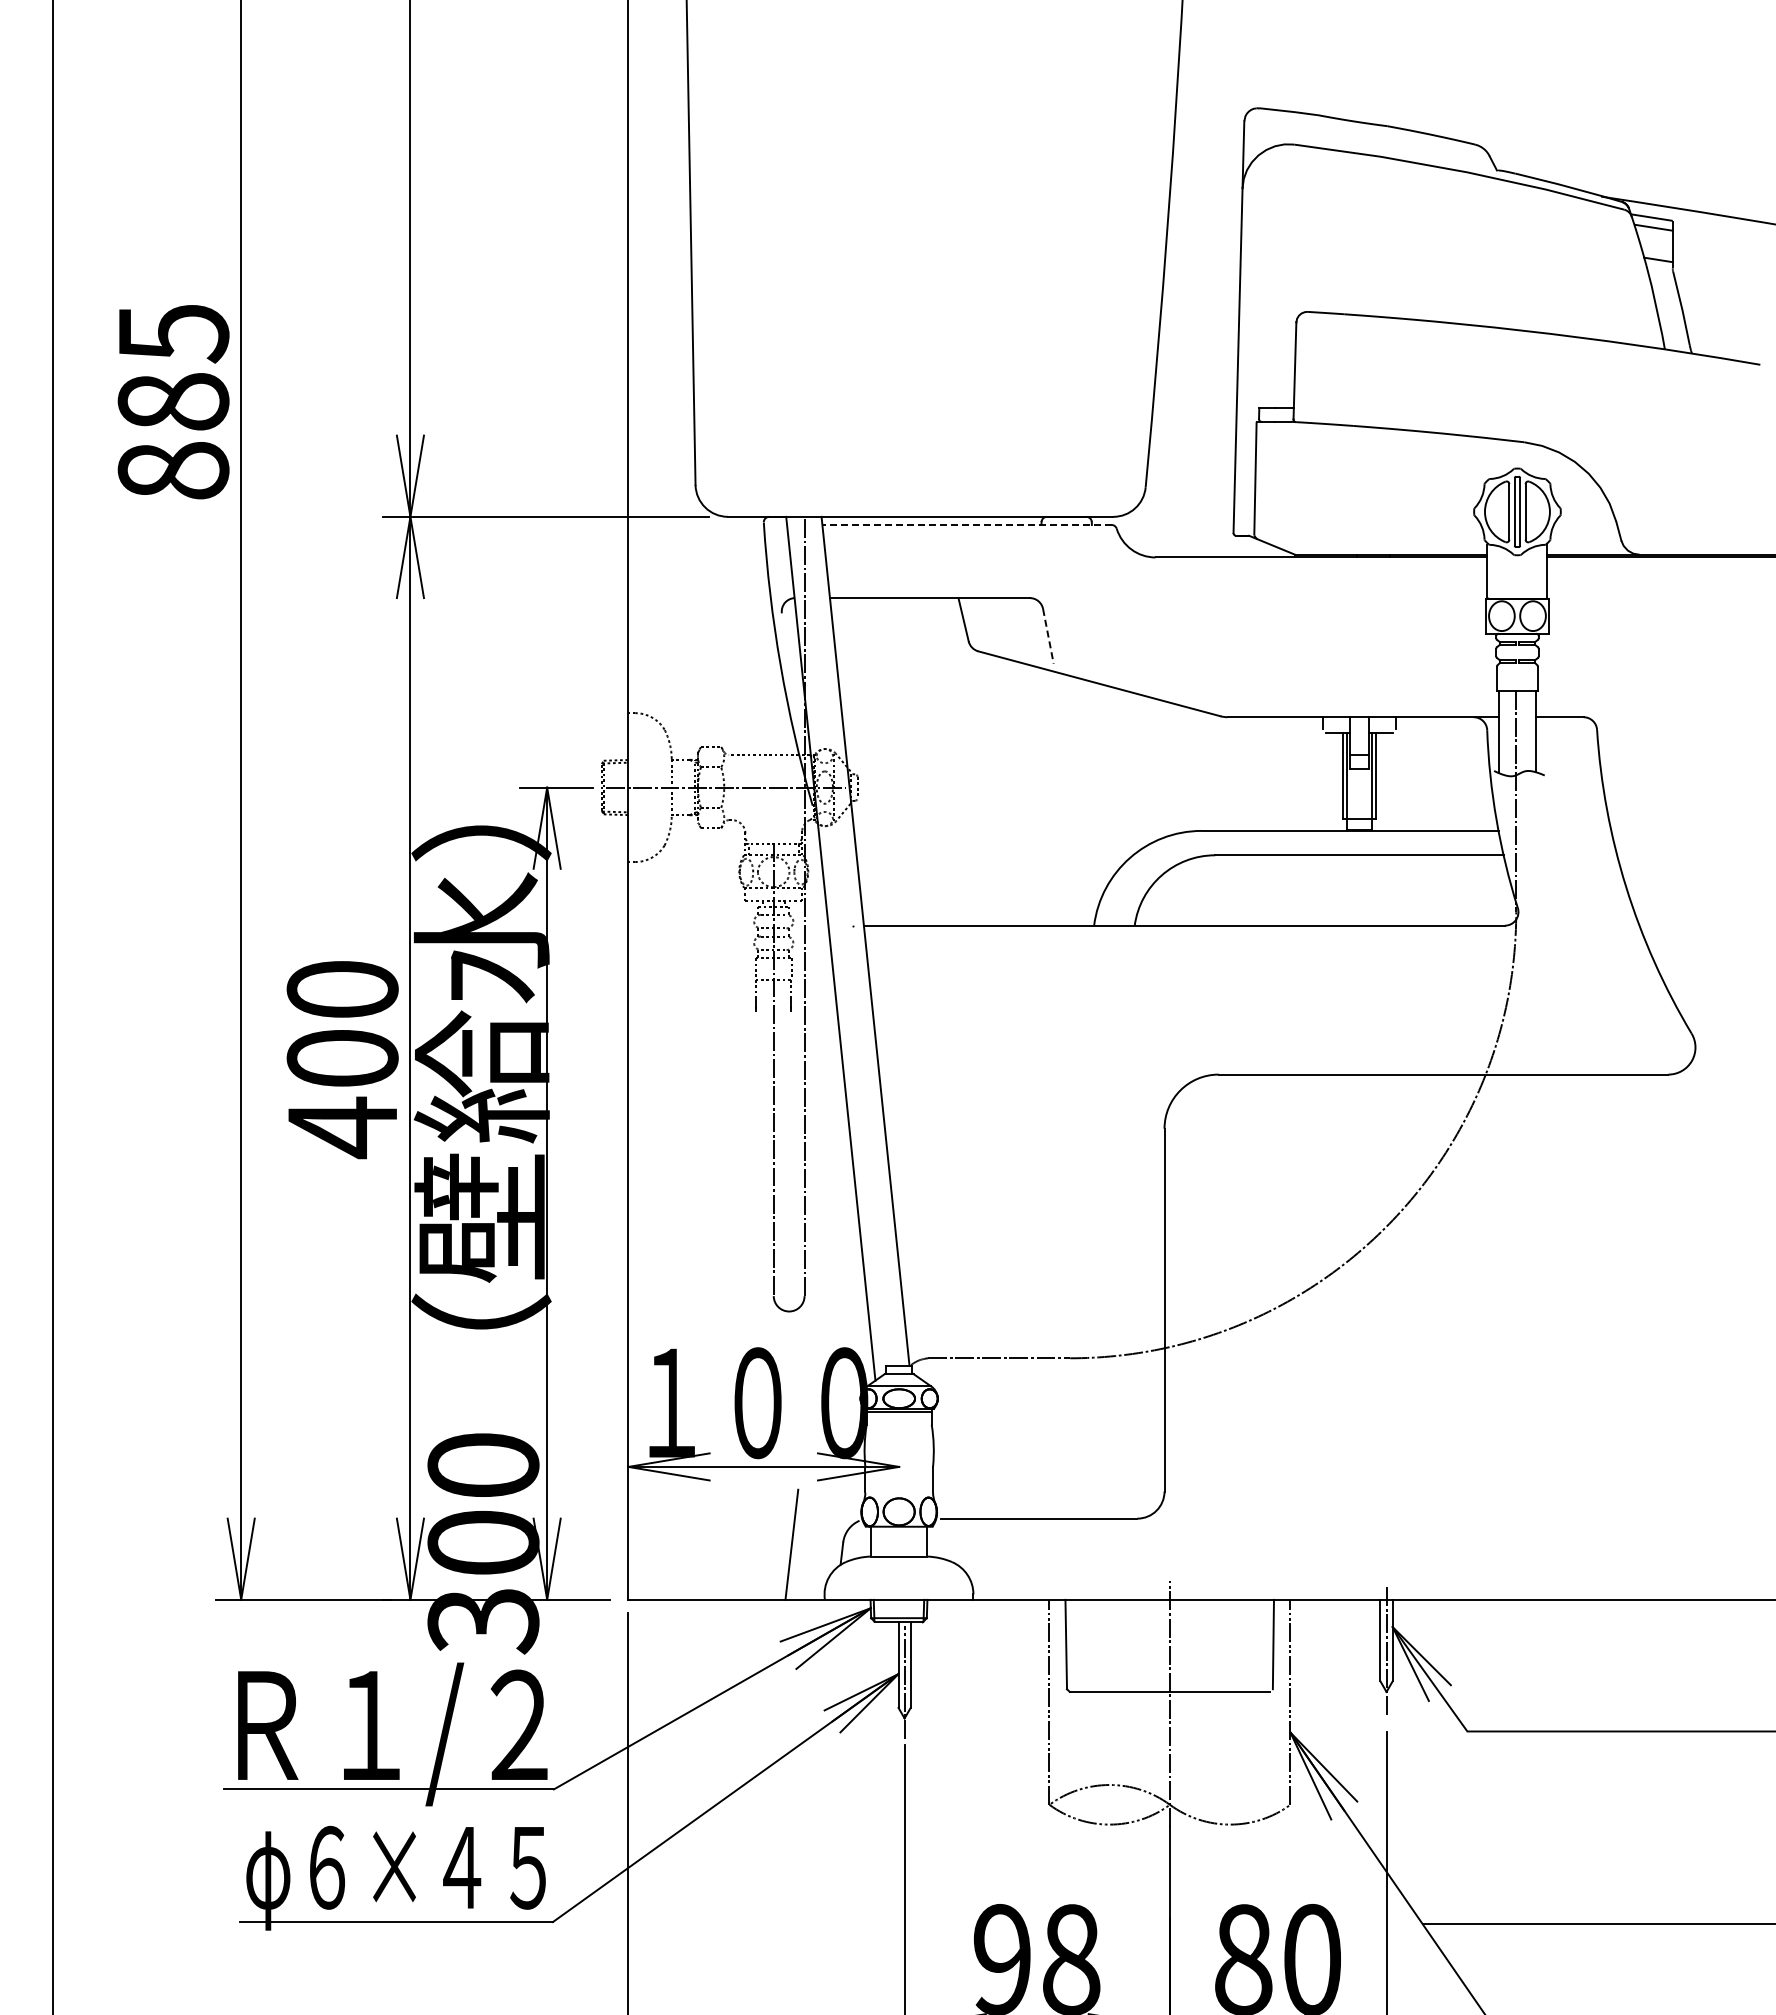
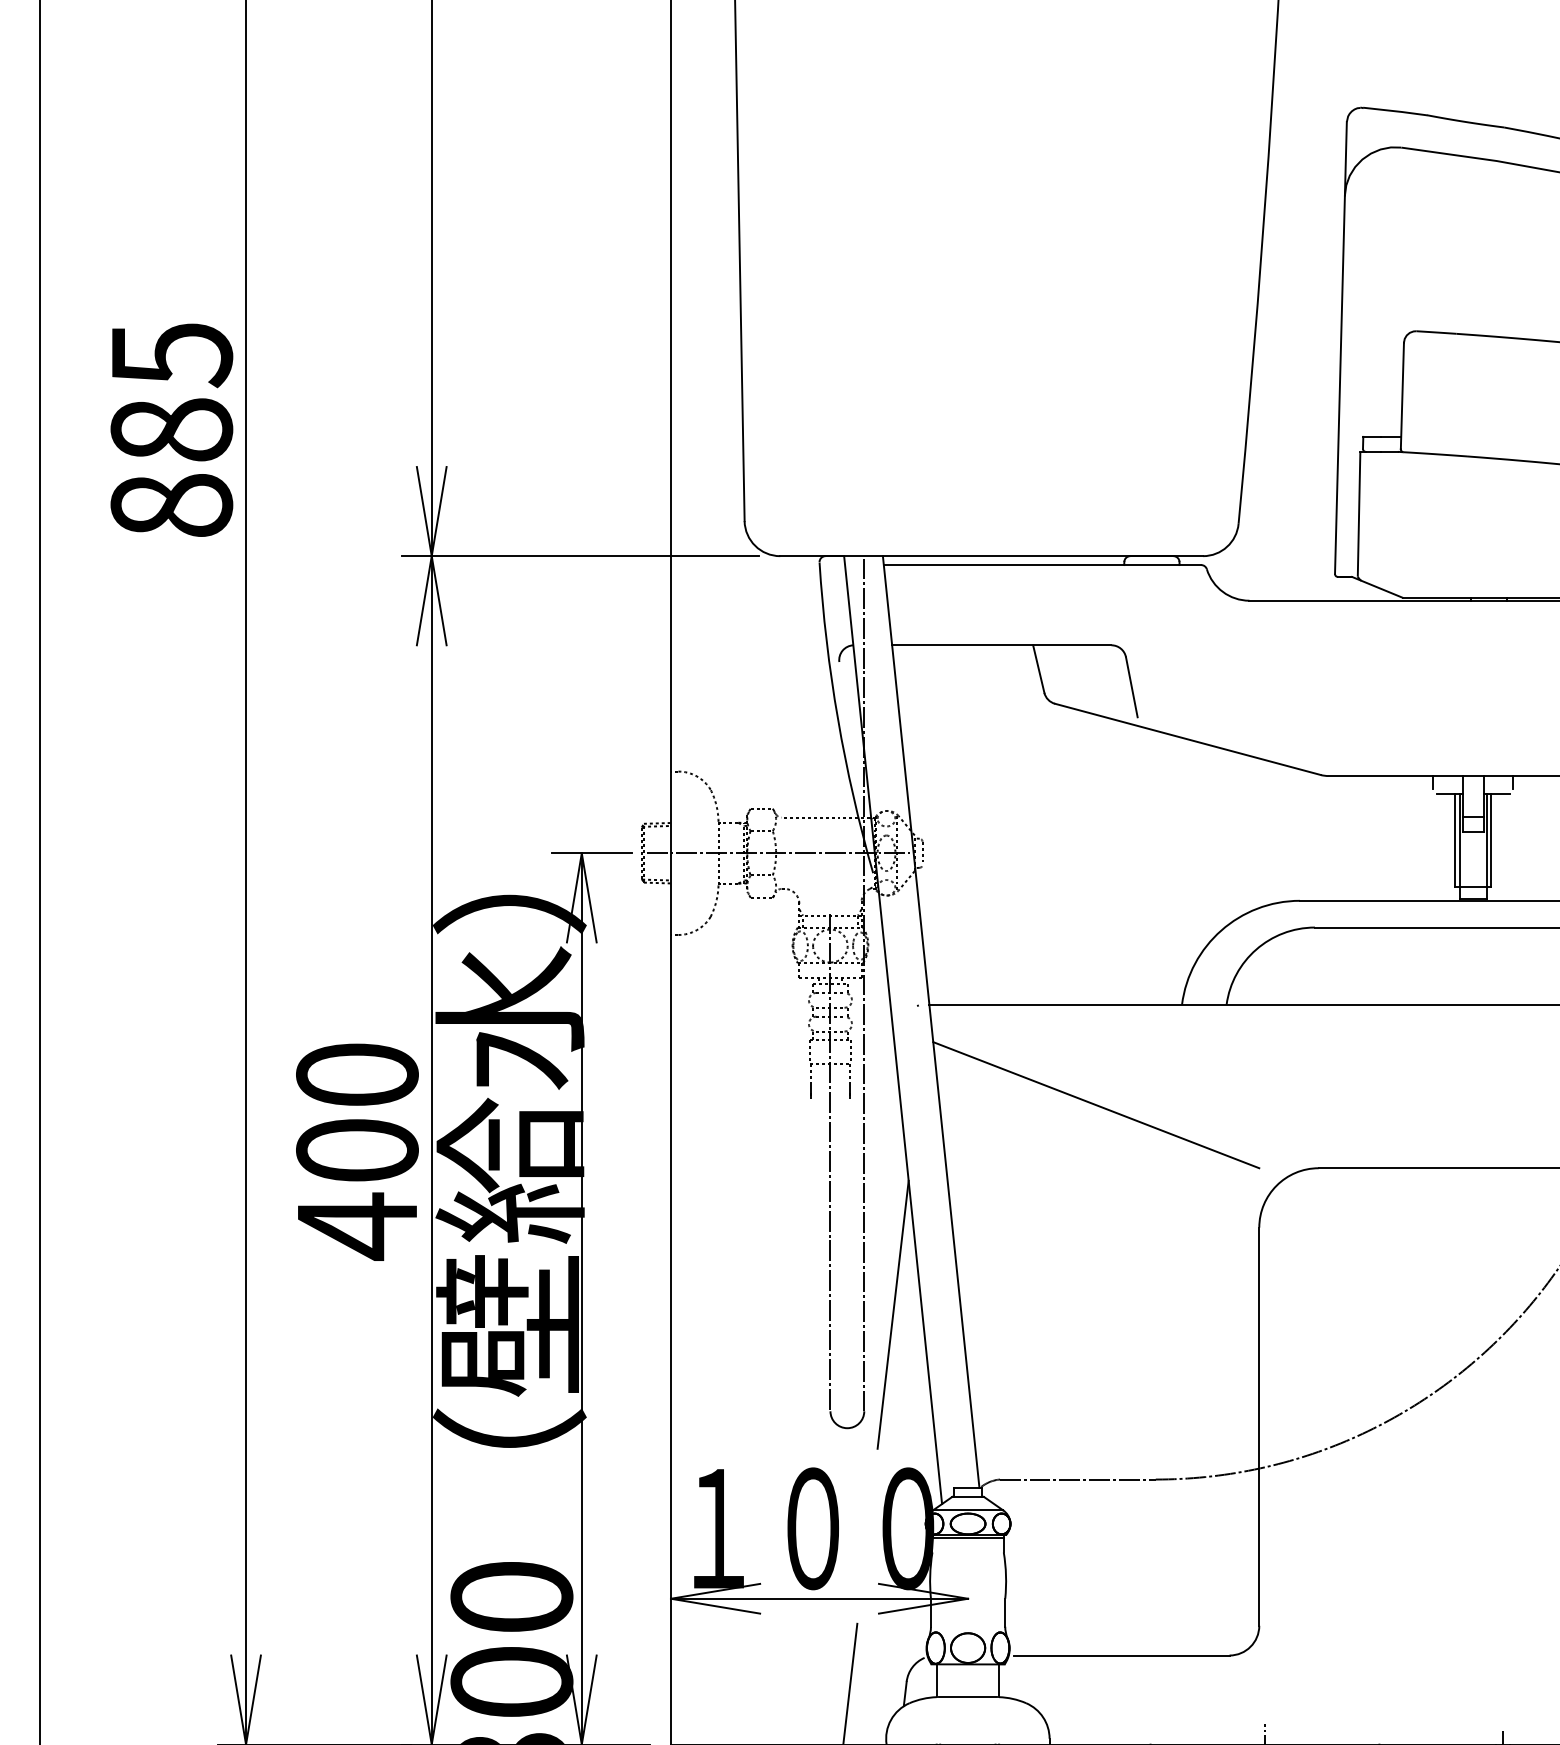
line: (967, 524) -> (1043, 564), dashed -> solid
line: (1048, 636) -> (1131, 687), dashed -> solid
line: (1015, 1016) -> (1095, 1104), added
line: (830, 1208) -> (892, 1315), added

